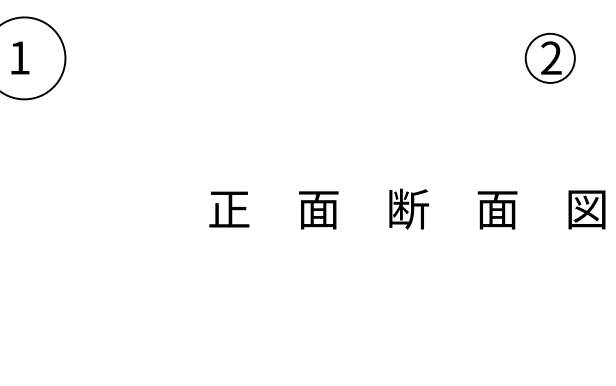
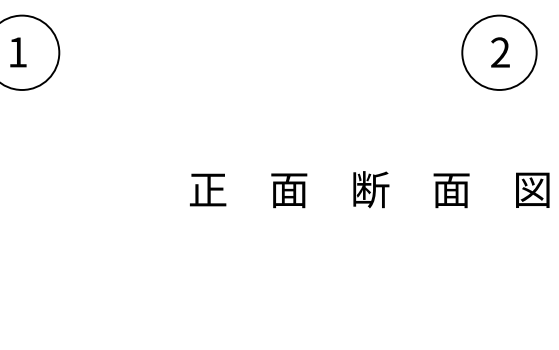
circle: (550, 58) -> (499, 52), size x1.67

